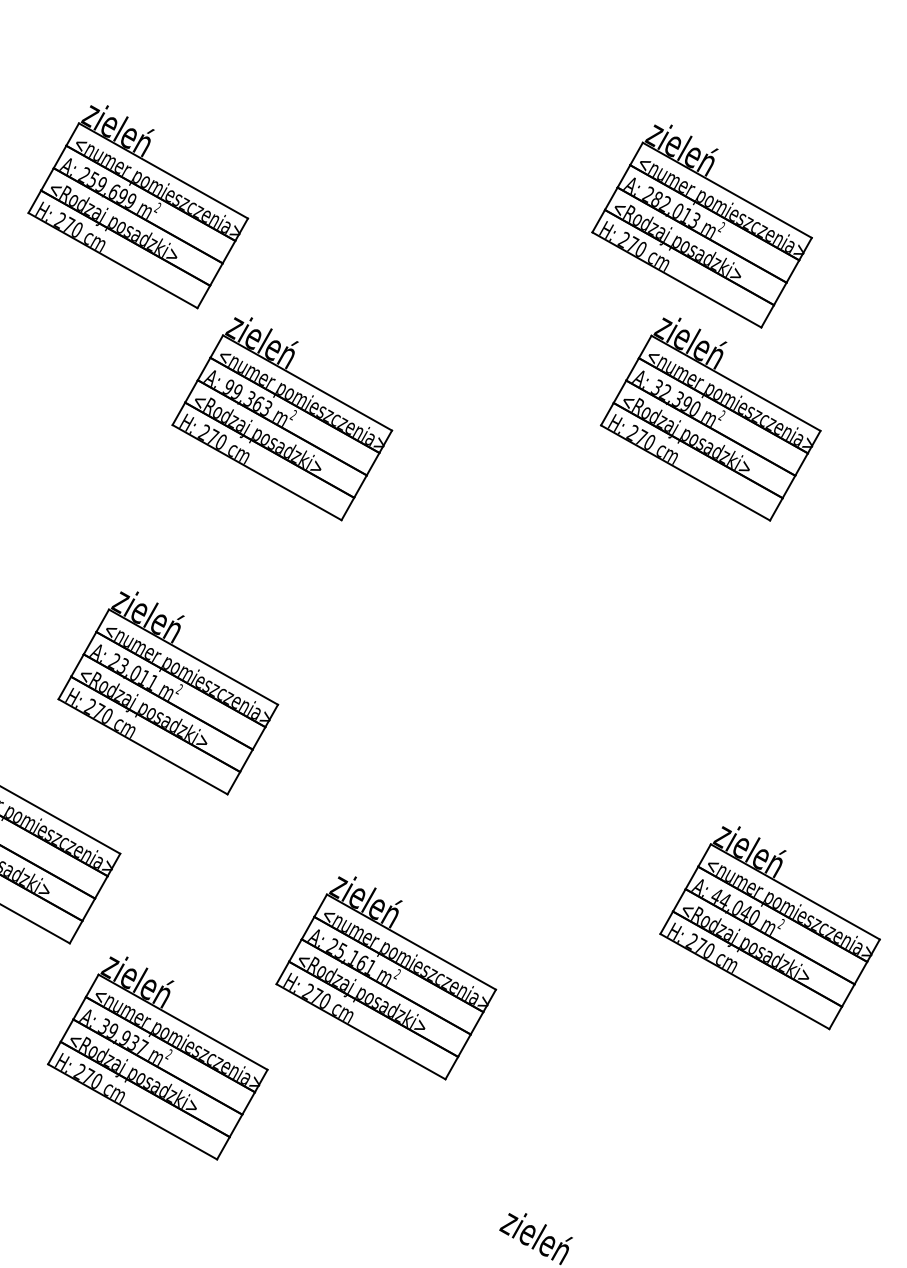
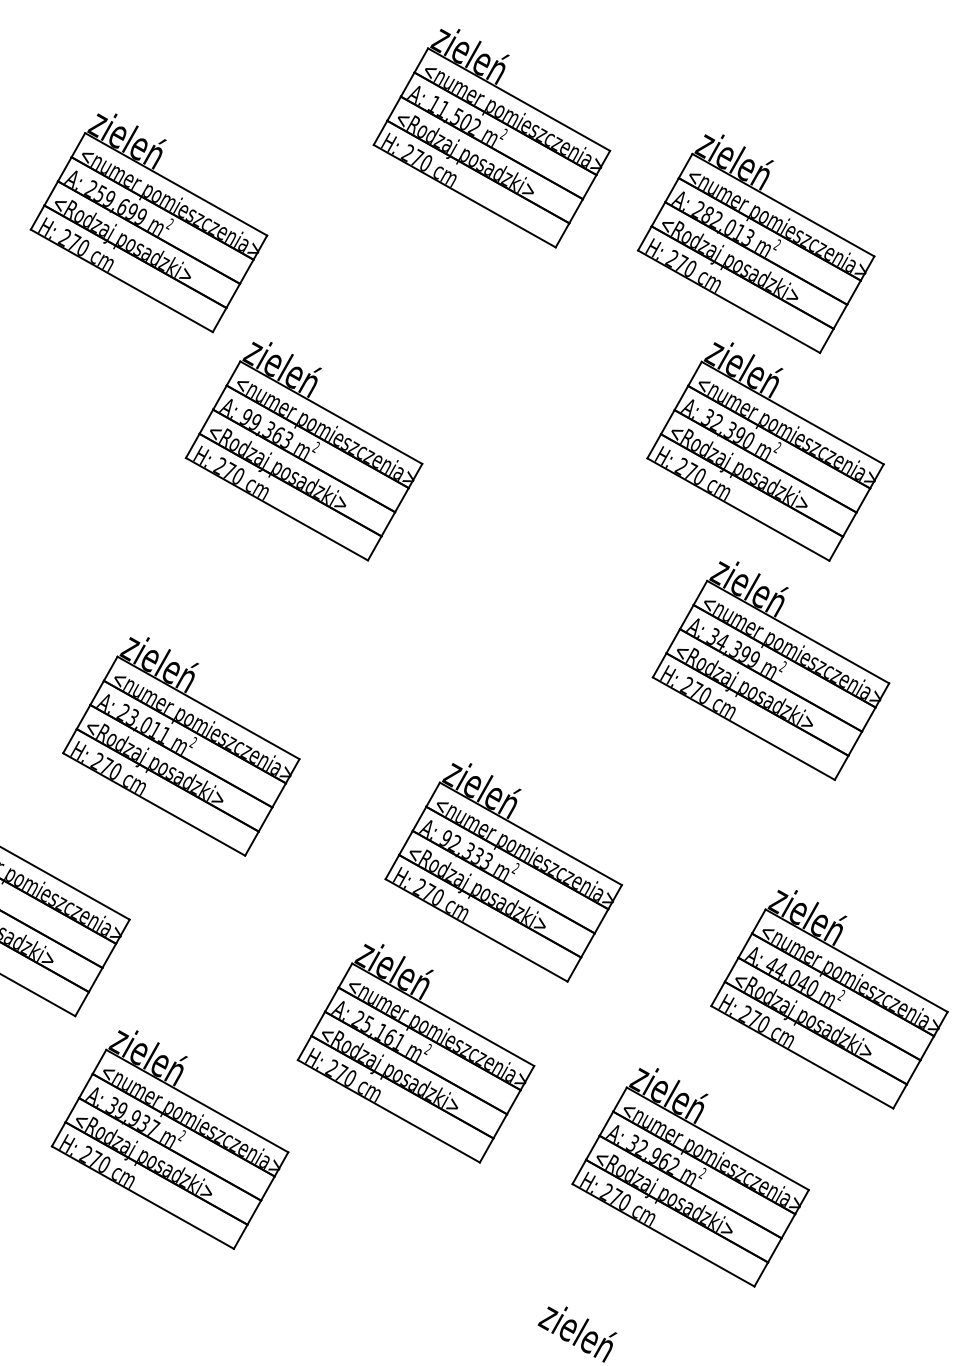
part: (456, 128) -> (491, 138), added
part: (715, 622) -> (770, 670), added
part: (467, 809) -> (503, 872), added
part: (641, 1093) -> (690, 1177), added

